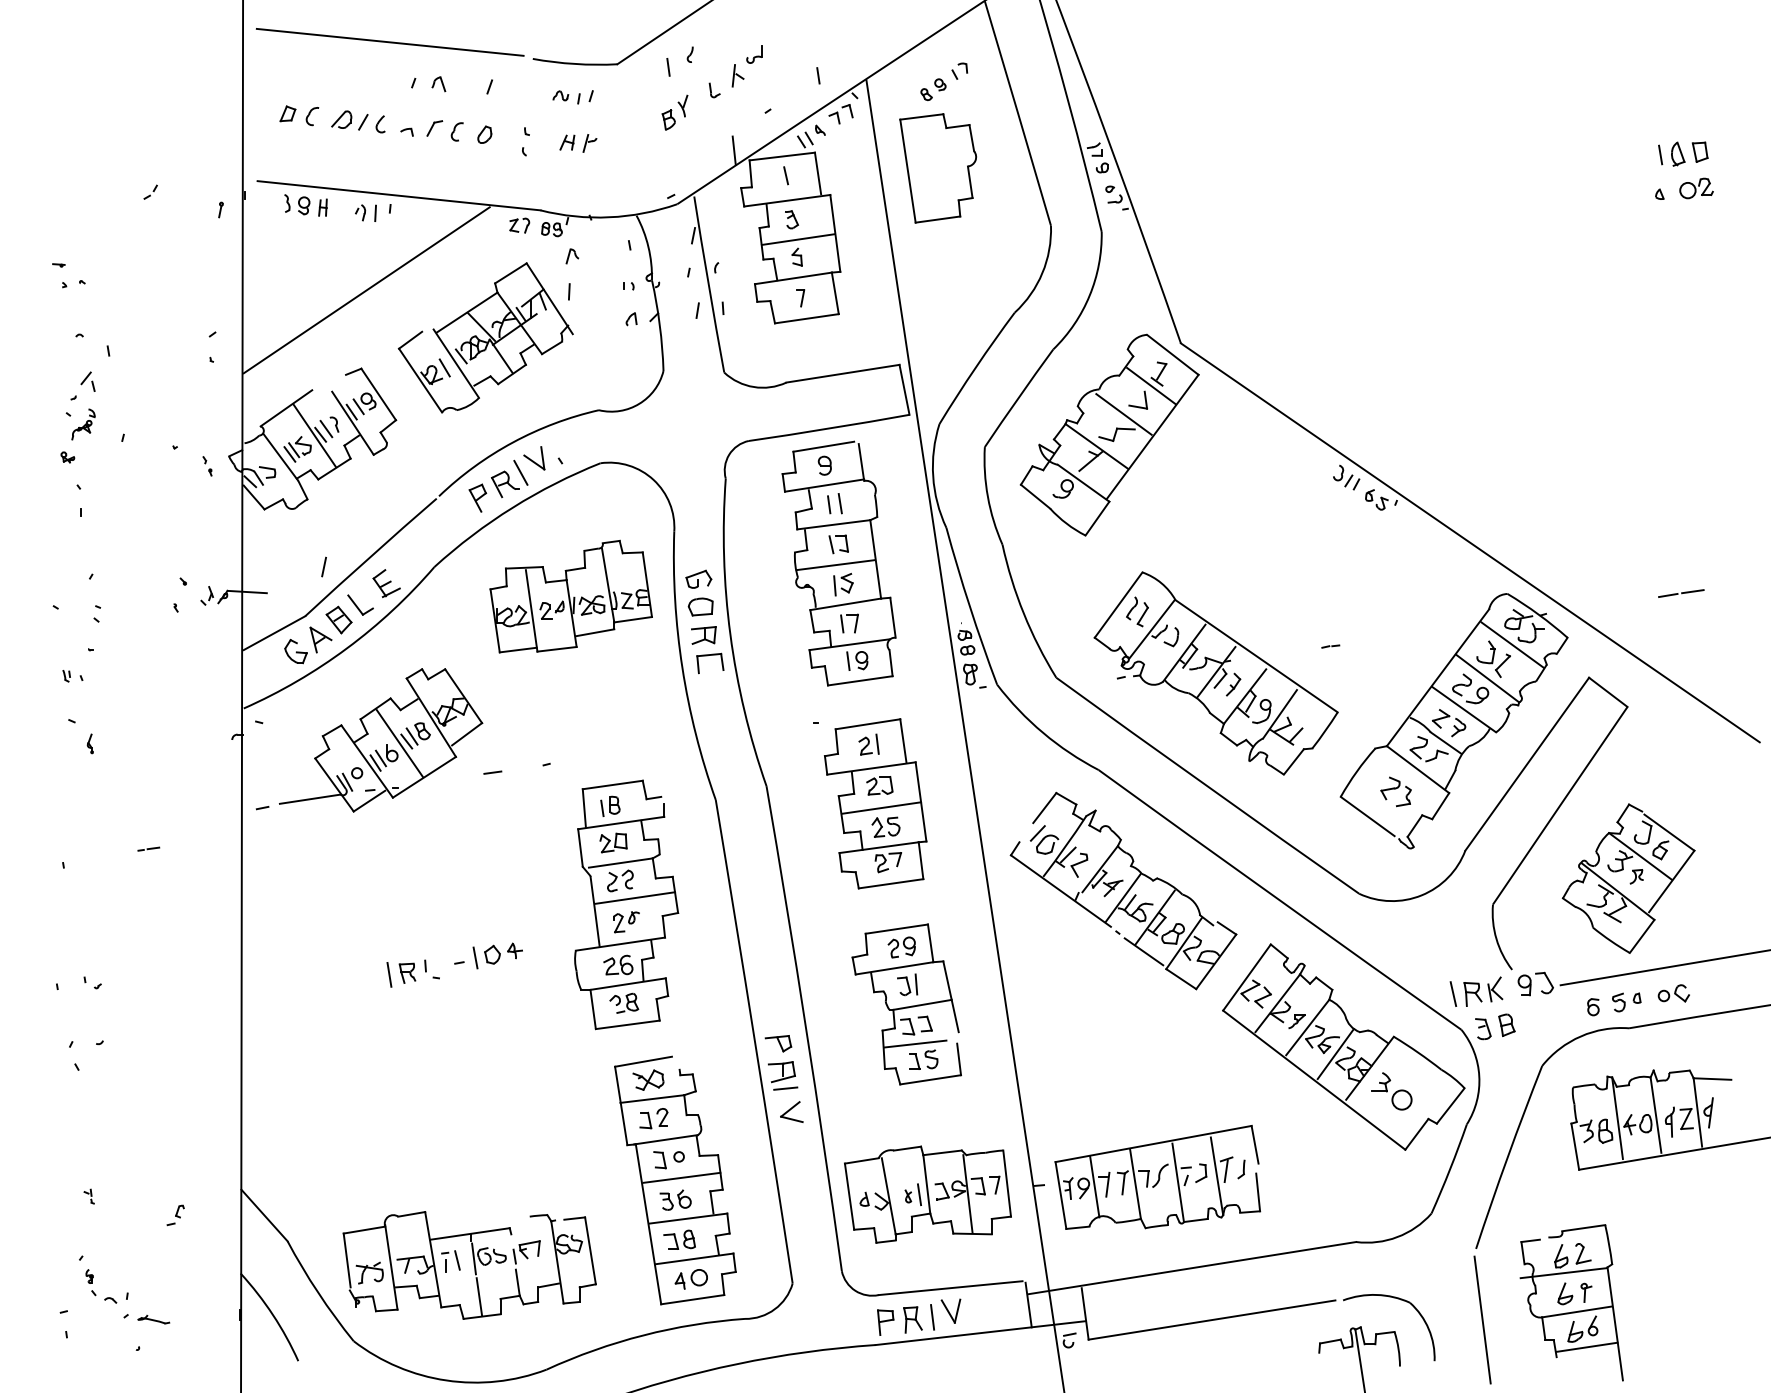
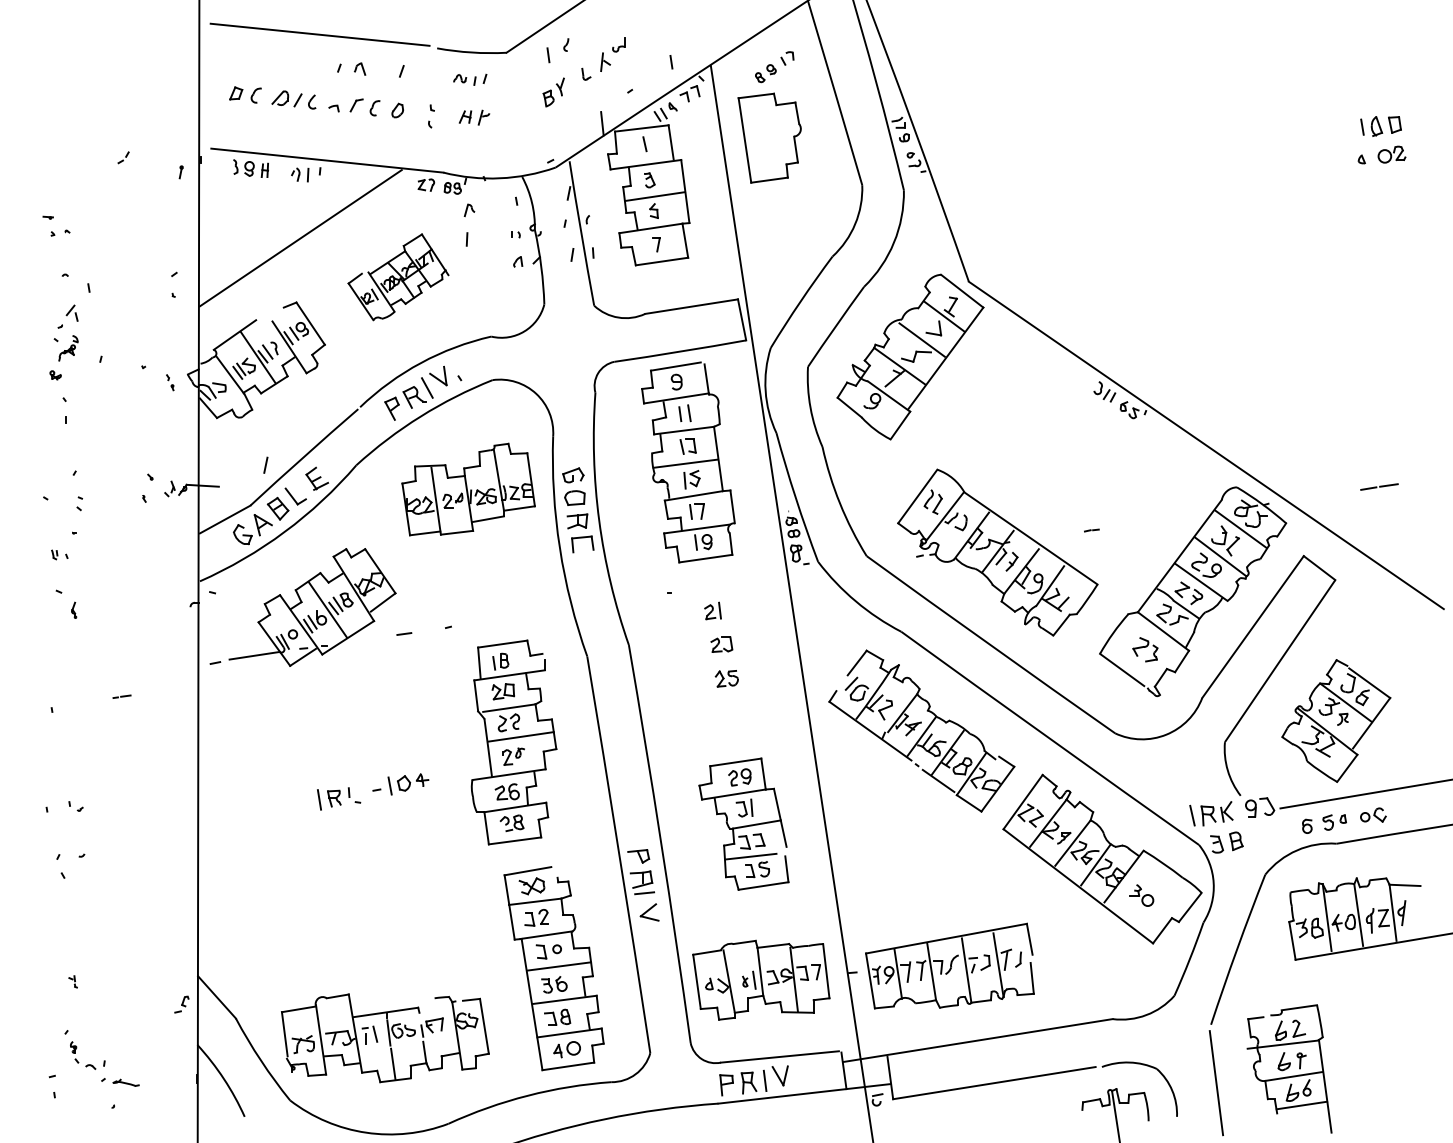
part: (485, 337) -> (398, 276), size x0.7
part: (875, 803) -> (718, 659), removed
part: (1391, 1091) -> (1141, 895), size x0.7
part: (175, 1215) -> (181, 1004), moved

